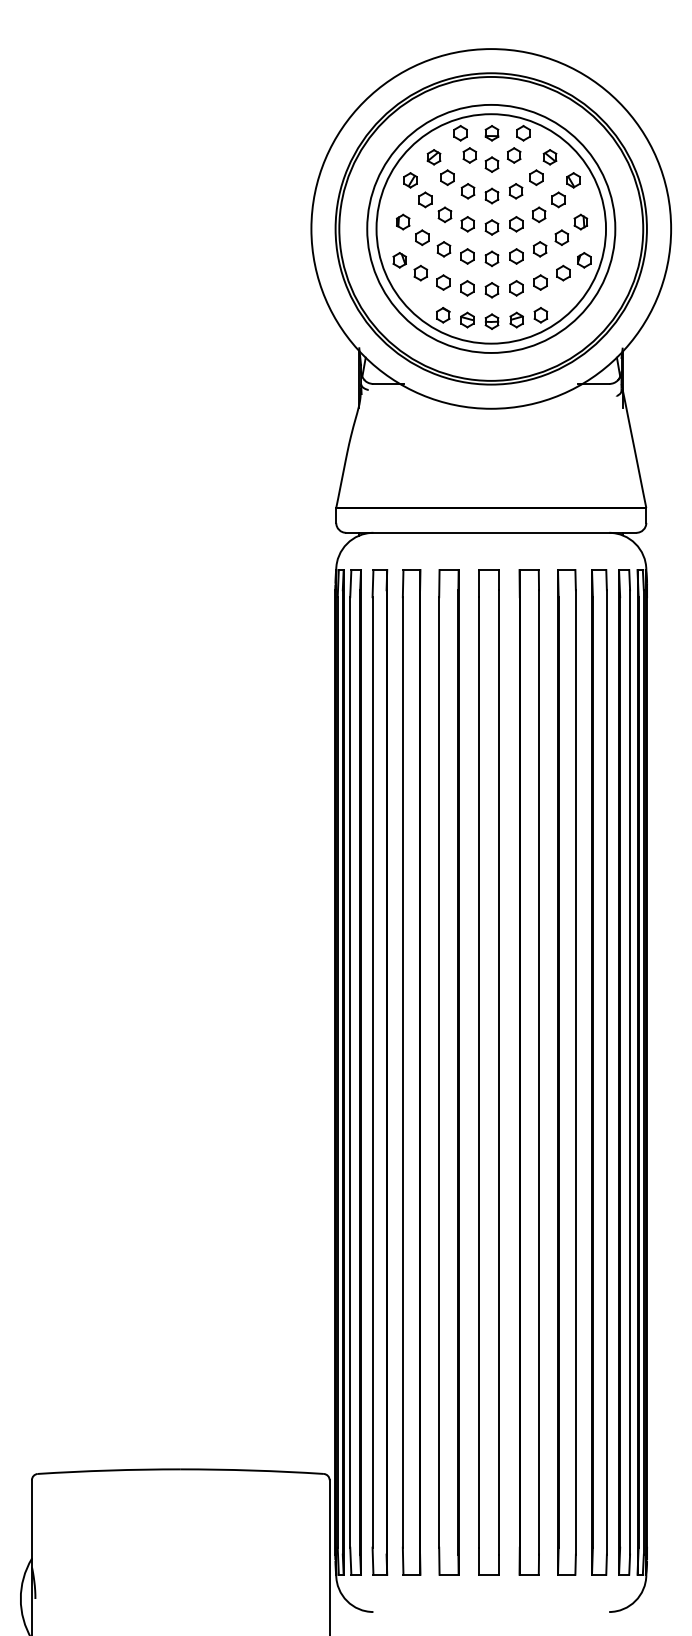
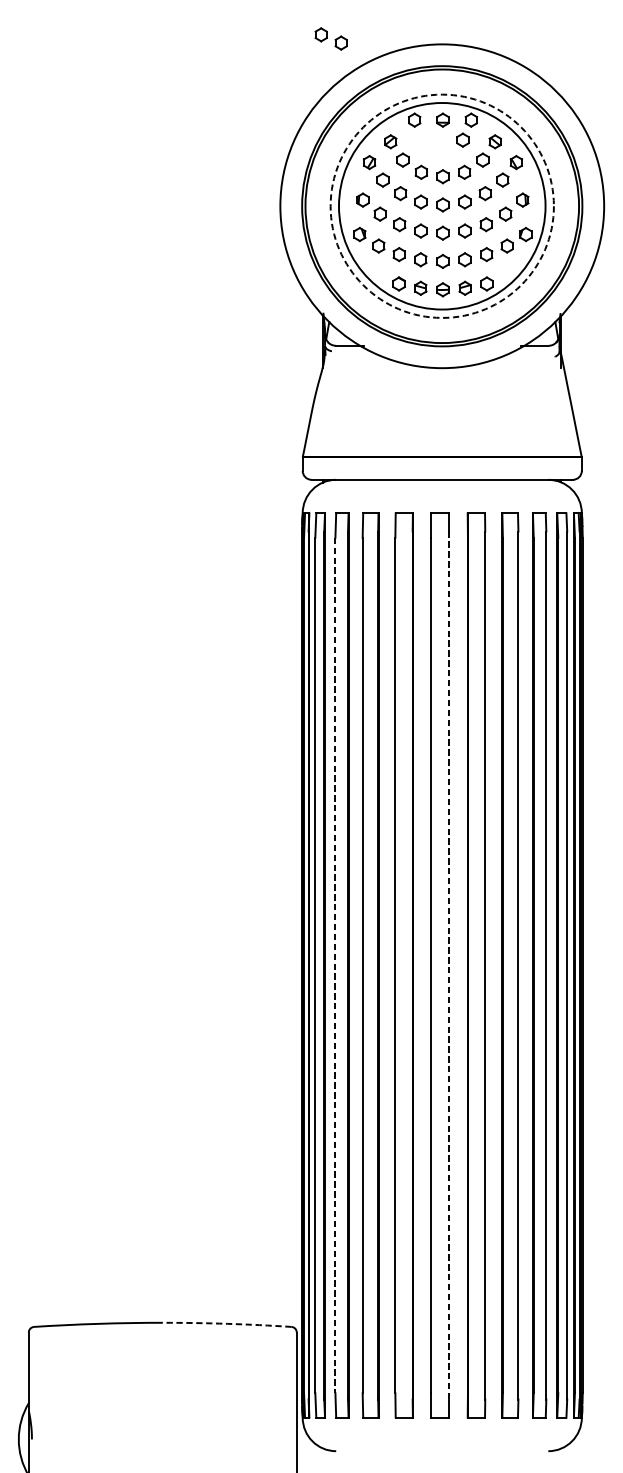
part: (480, 159) -> (330, 38), moved
circle: (491, 228) -> (442, 205), solid -> dashed
line: (372, 1072) -> (335, 965), solid -> dashed
line: (498, 1072) -> (448, 965), solid -> dashed
arc: (252, 1470) -> (227, 1323), solid -> dashed

